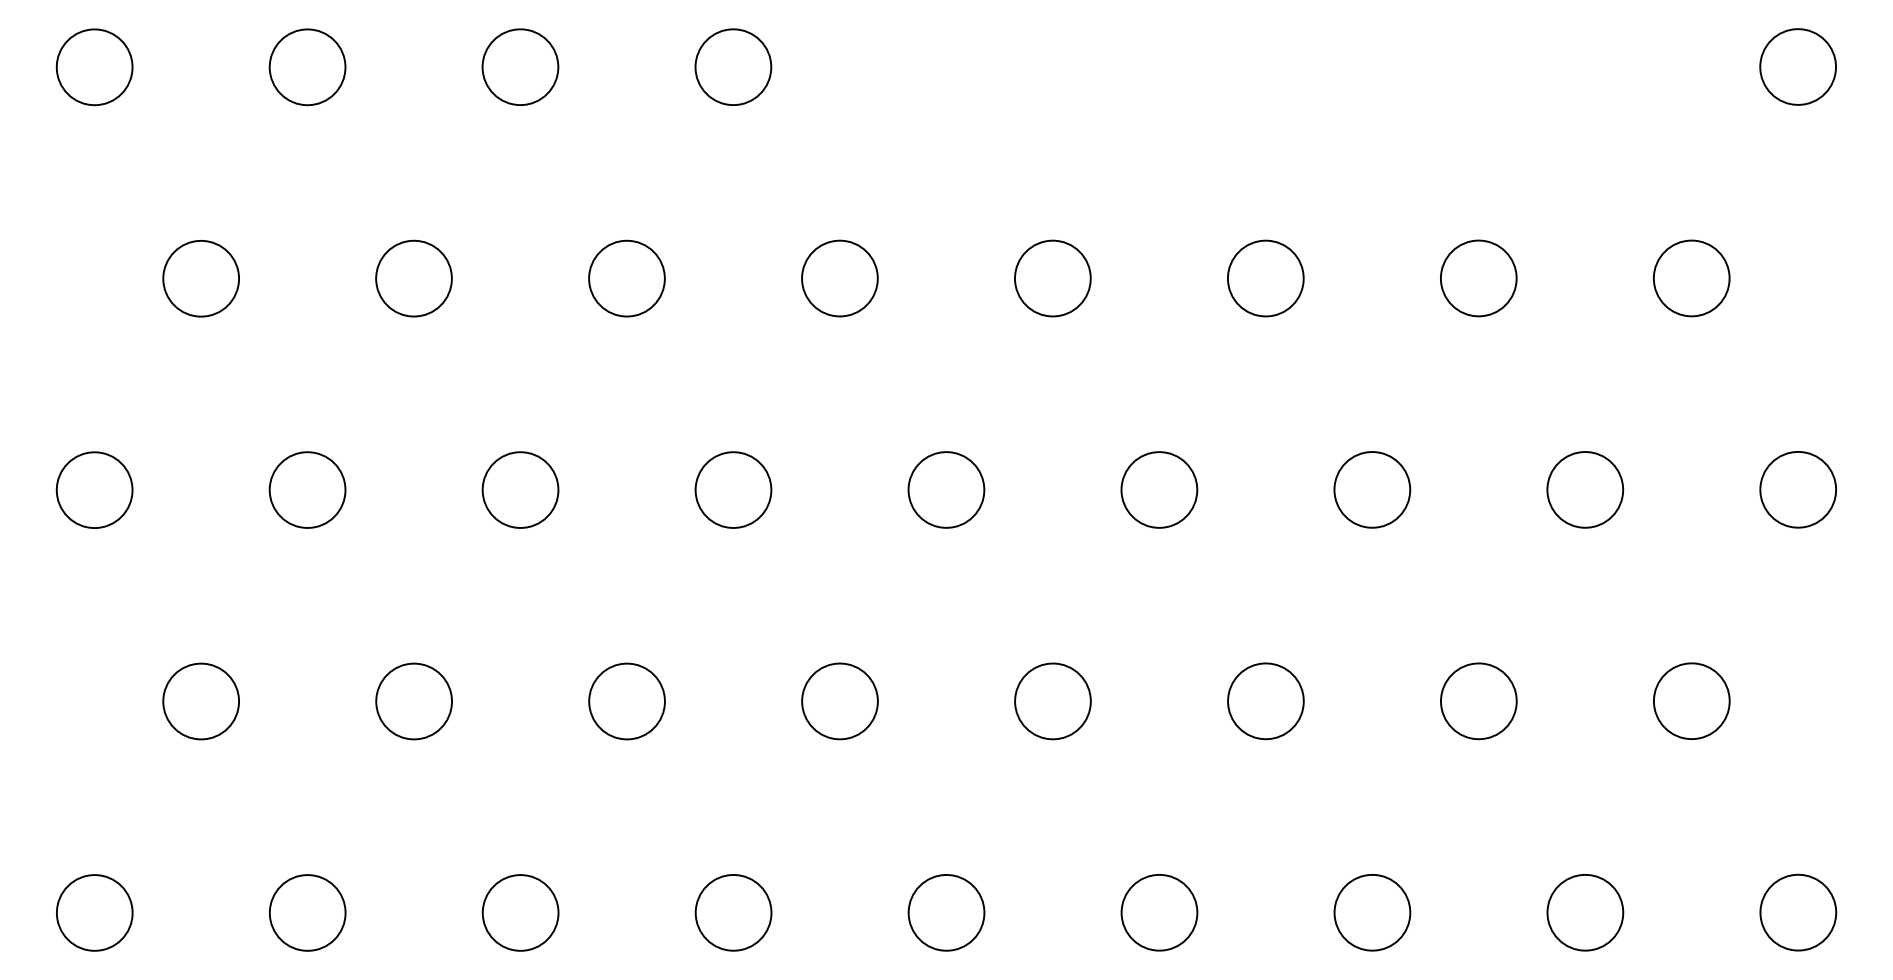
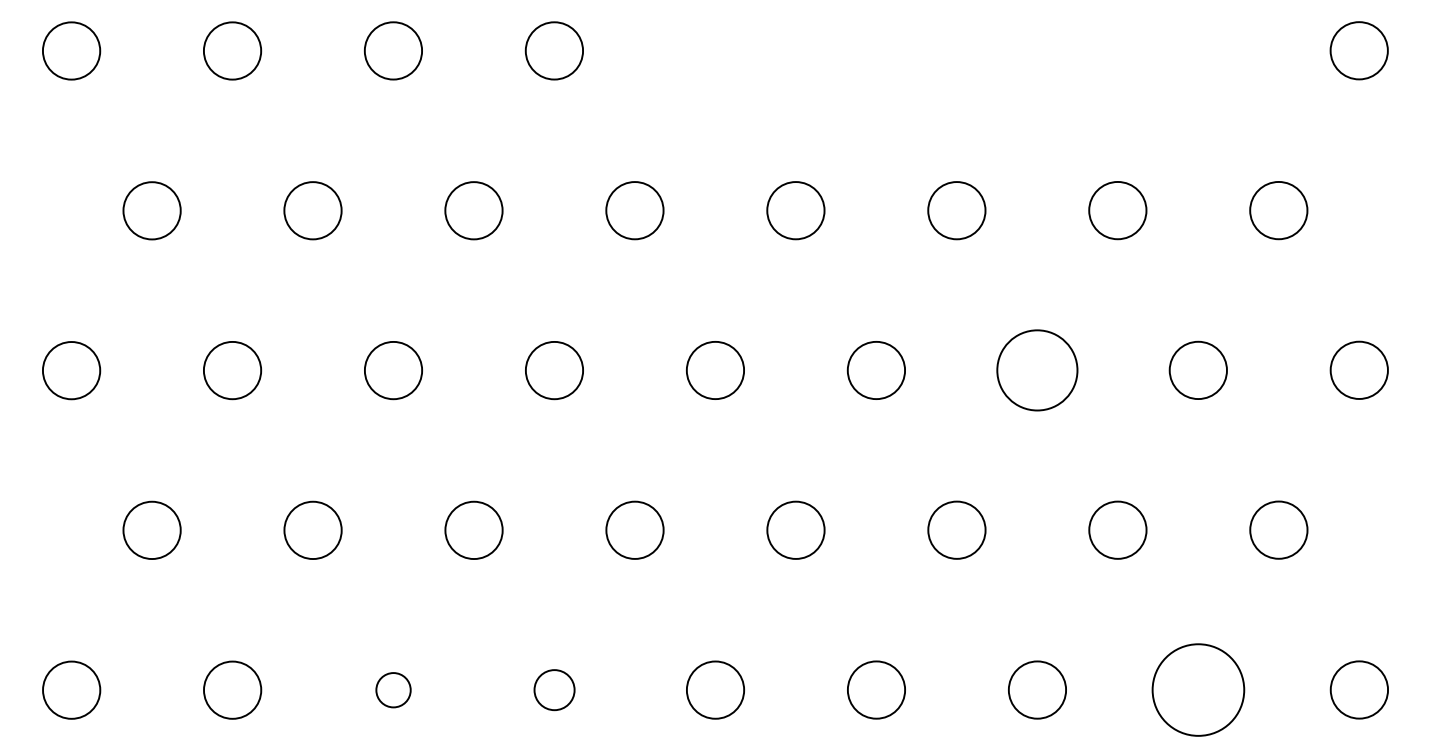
circle: (1372, 489) -> (1037, 370), size x1.4
circle: (520, 912) -> (393, 689), size x0.6
circle: (733, 912) -> (554, 689), size x0.7
circle: (1585, 912) -> (1198, 689), size x1.6

